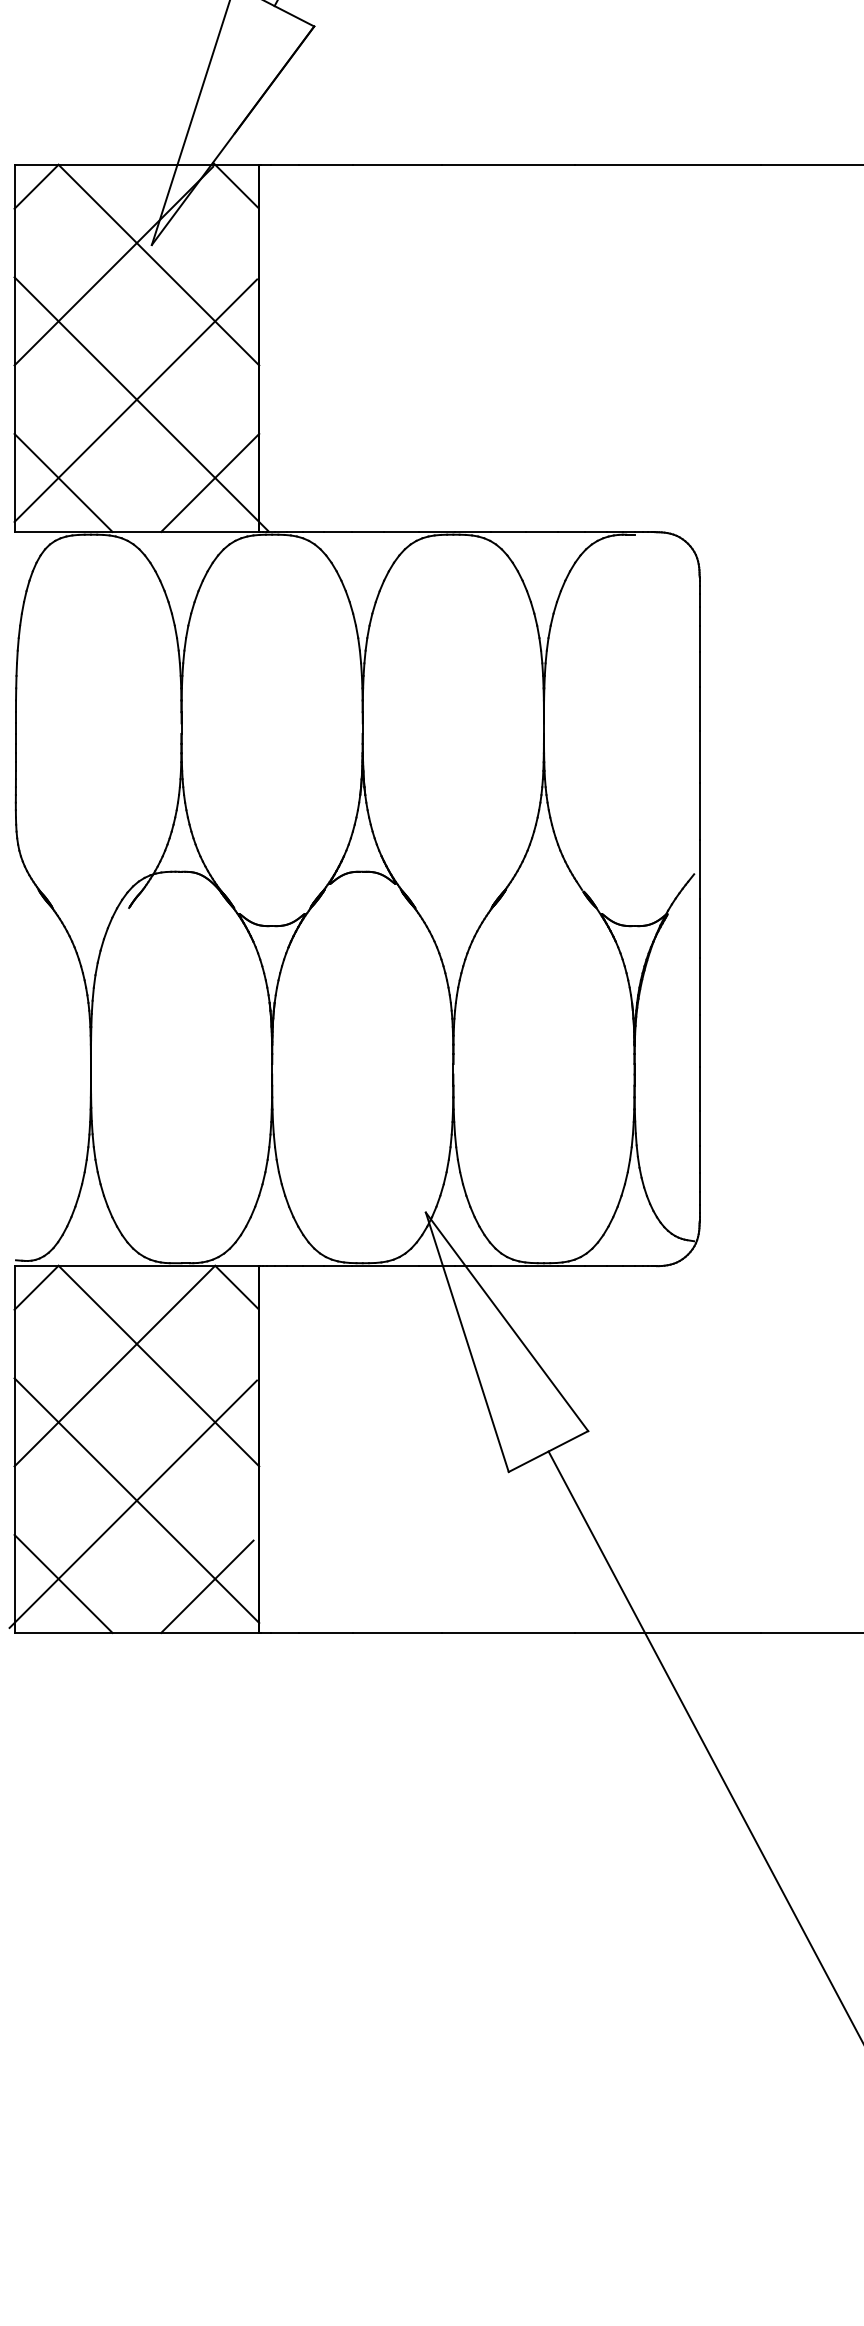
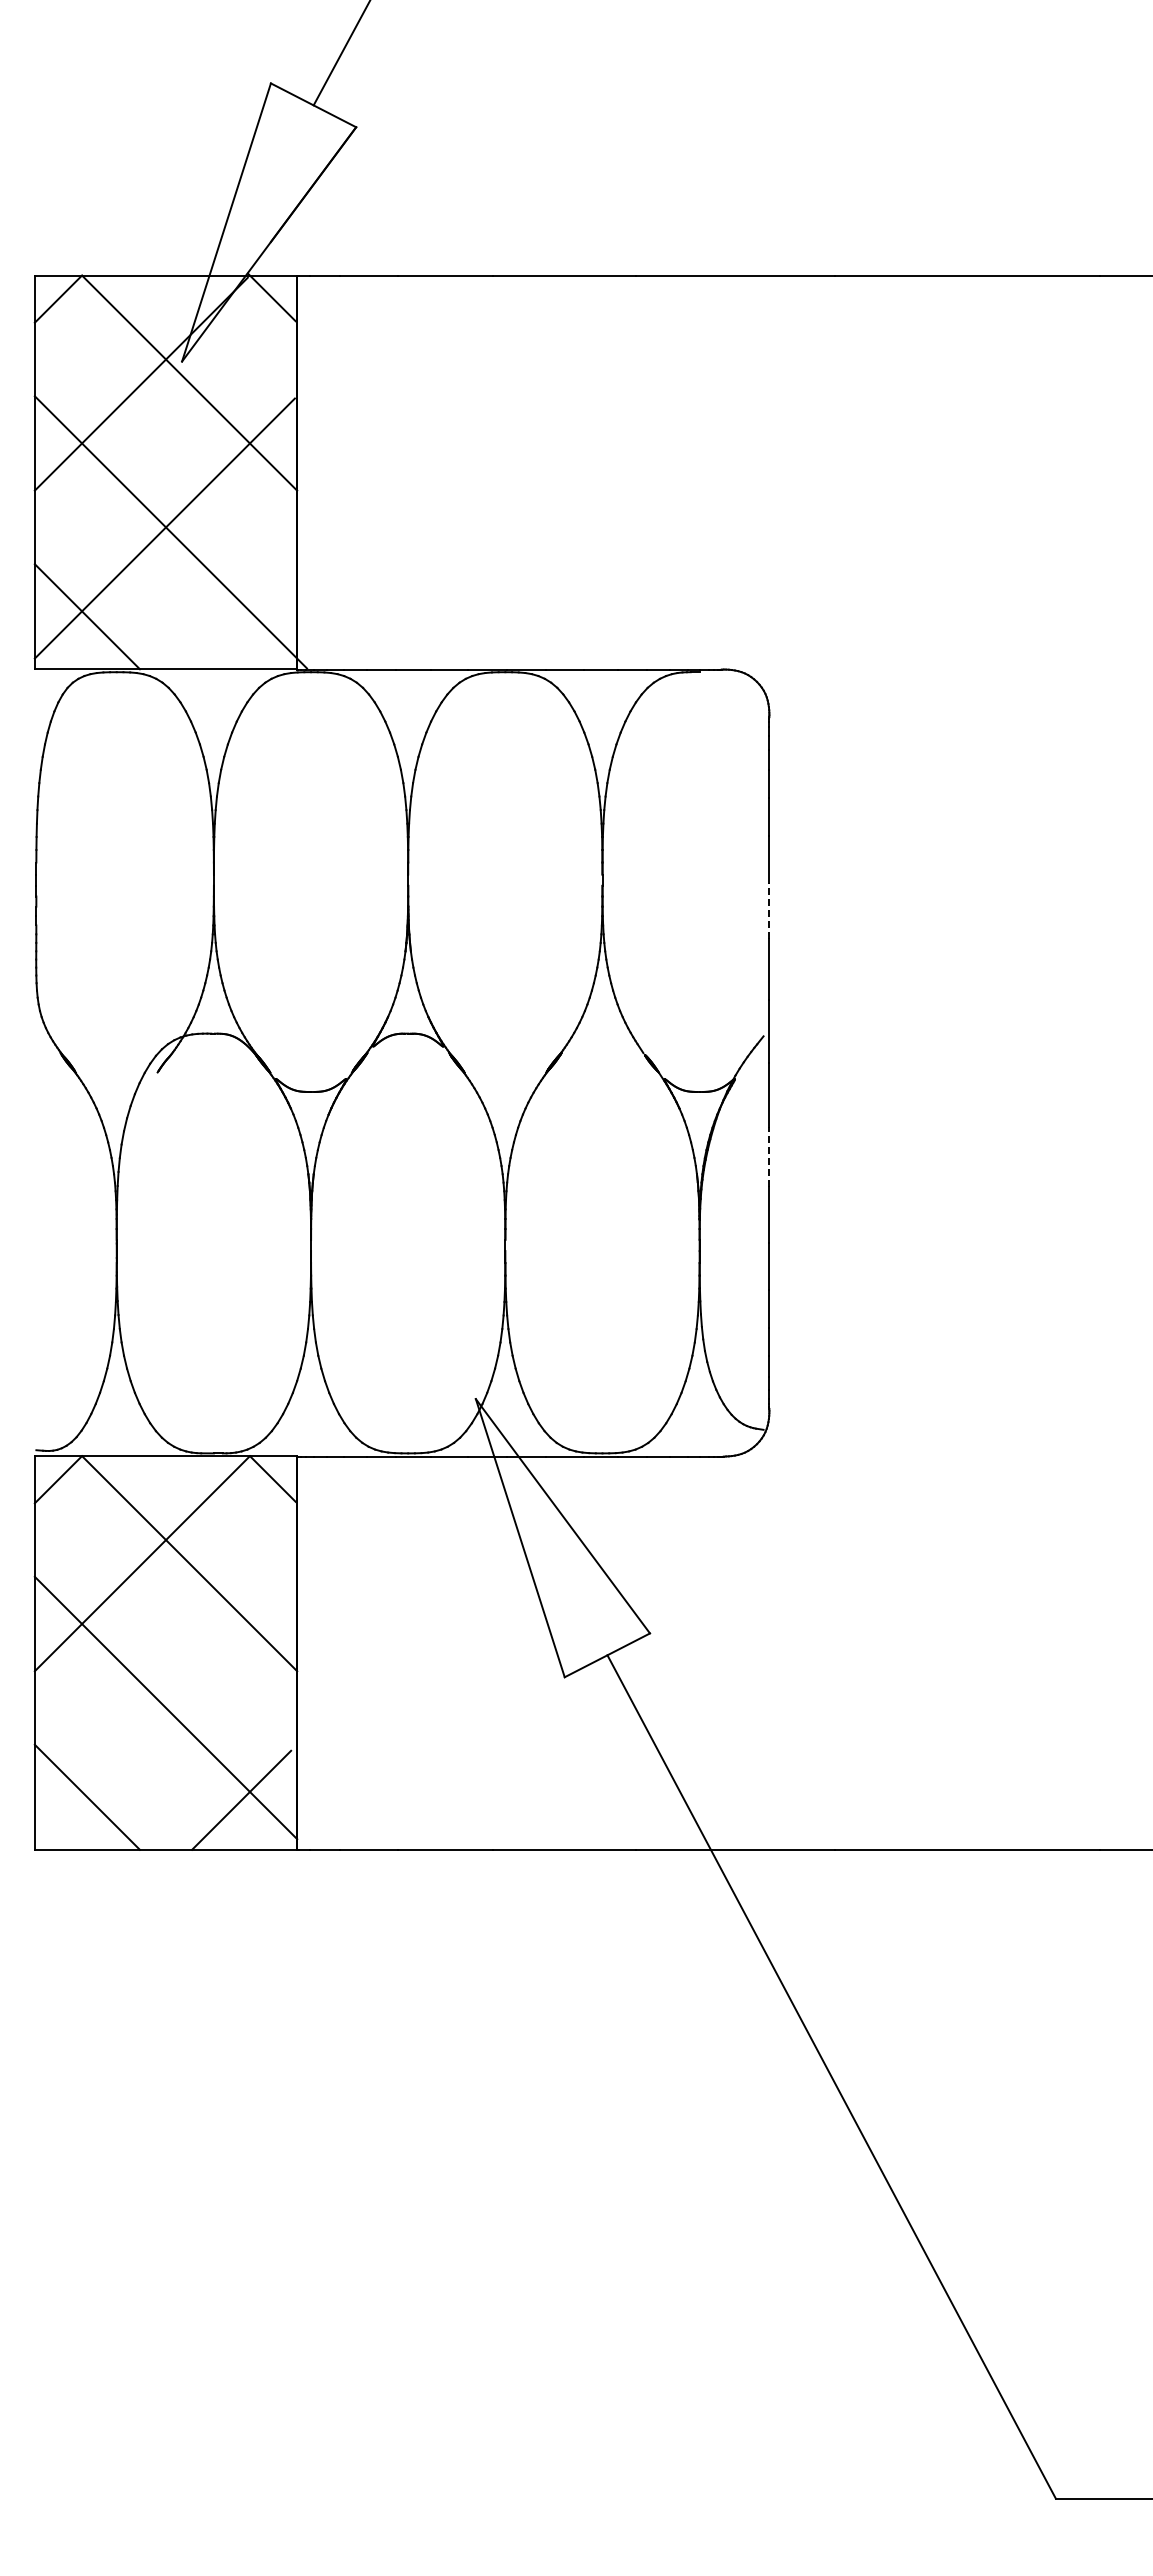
line: (210, 482) -> (244, 616), removed
line: (699, 756) -> (769, 910), solid -> dashed
line: (699, 986) -> (769, 1156), solid -> dashed
line: (132, 1503) -> (161, 1711), removed

